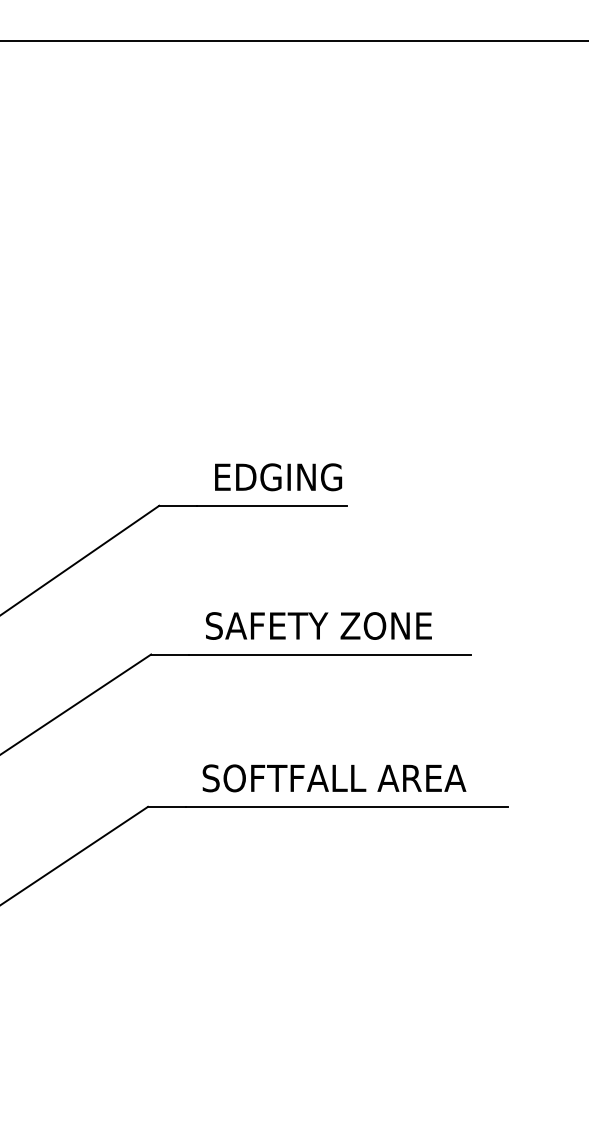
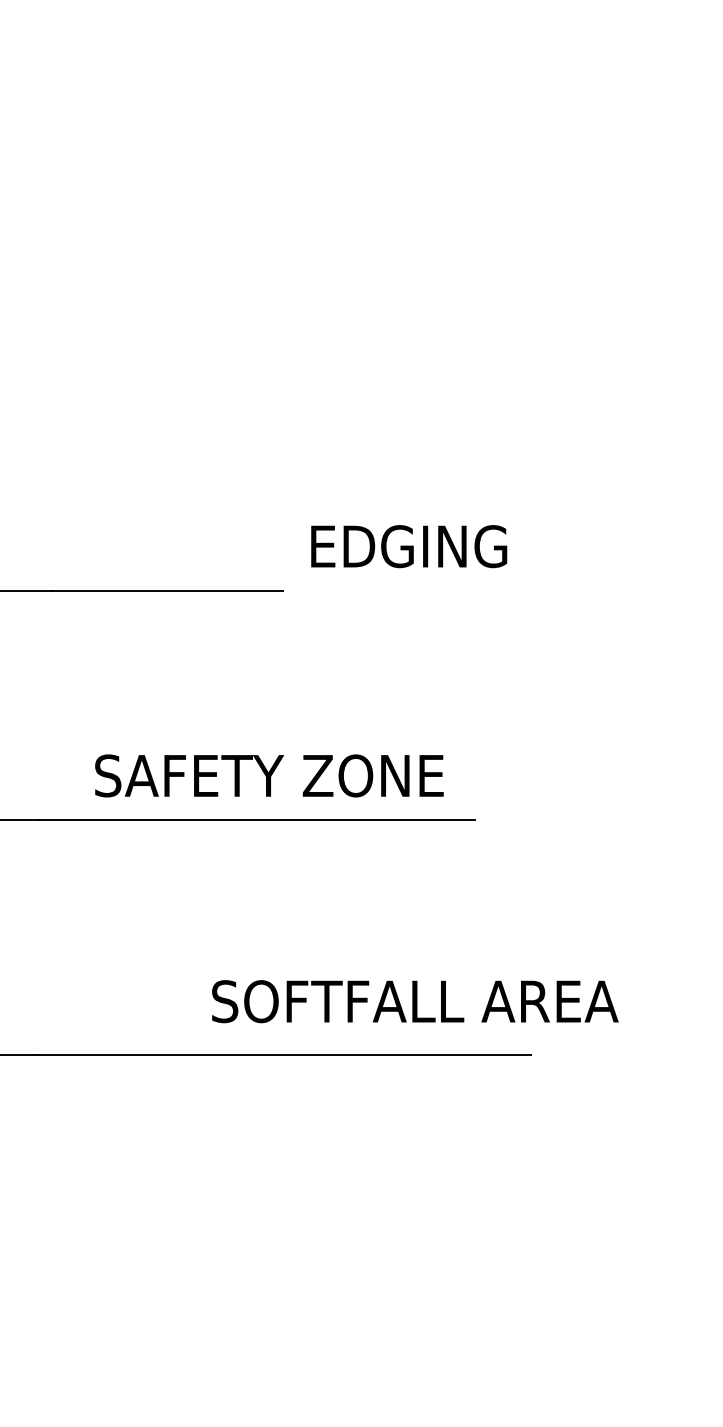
text: (278, 477) -> (409, 546), moved
text: (318, 625) -> (268, 775), moved
text: (334, 778) -> (415, 1001), moved

